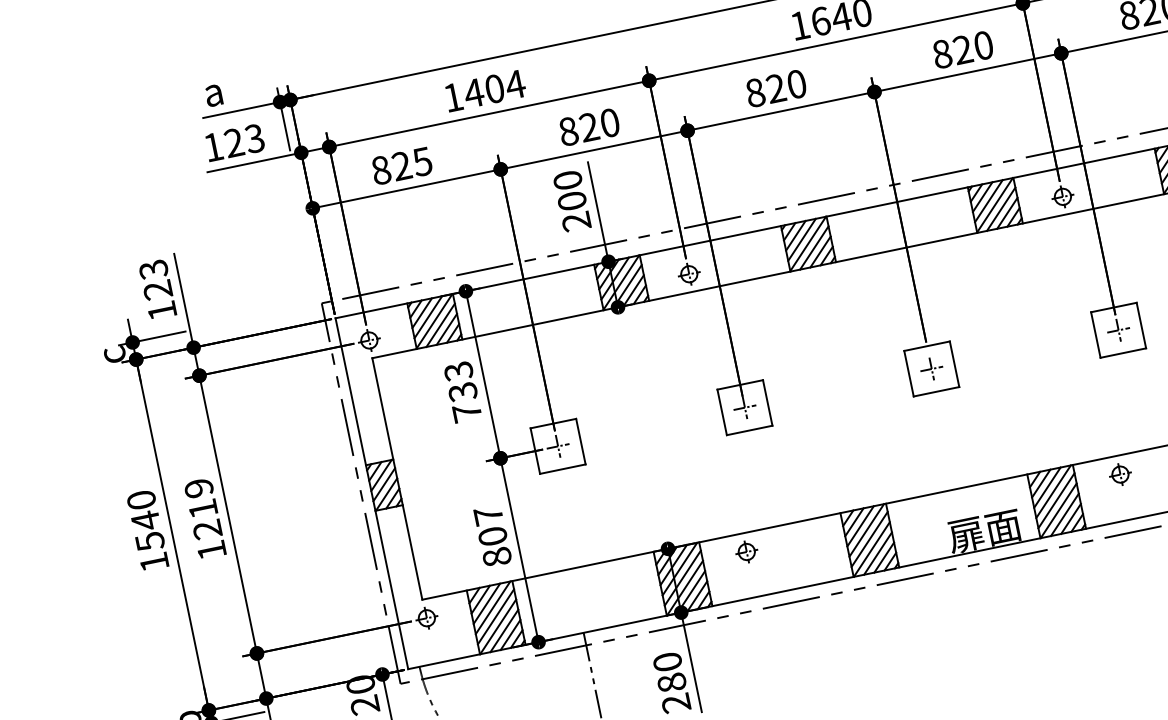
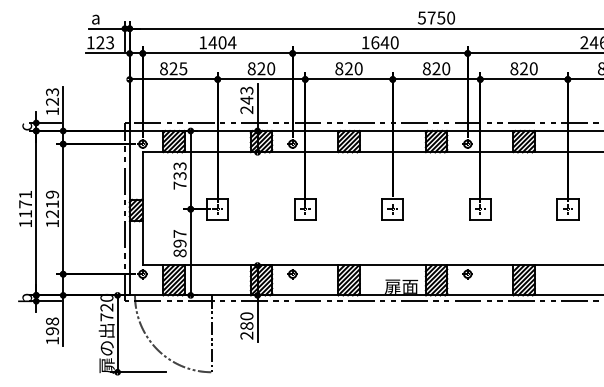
text: (569, 190) -> (246, 95), 200 -> 243
text: (145, 521) -> (25, 204), 1540 -> 1171
text: (491, 536) -> (179, 243), 807 -> 897

